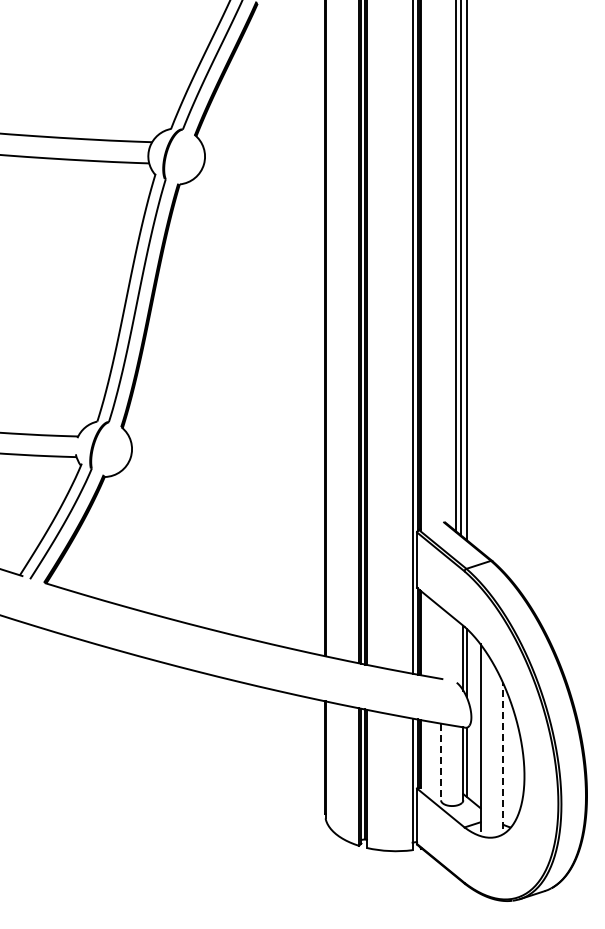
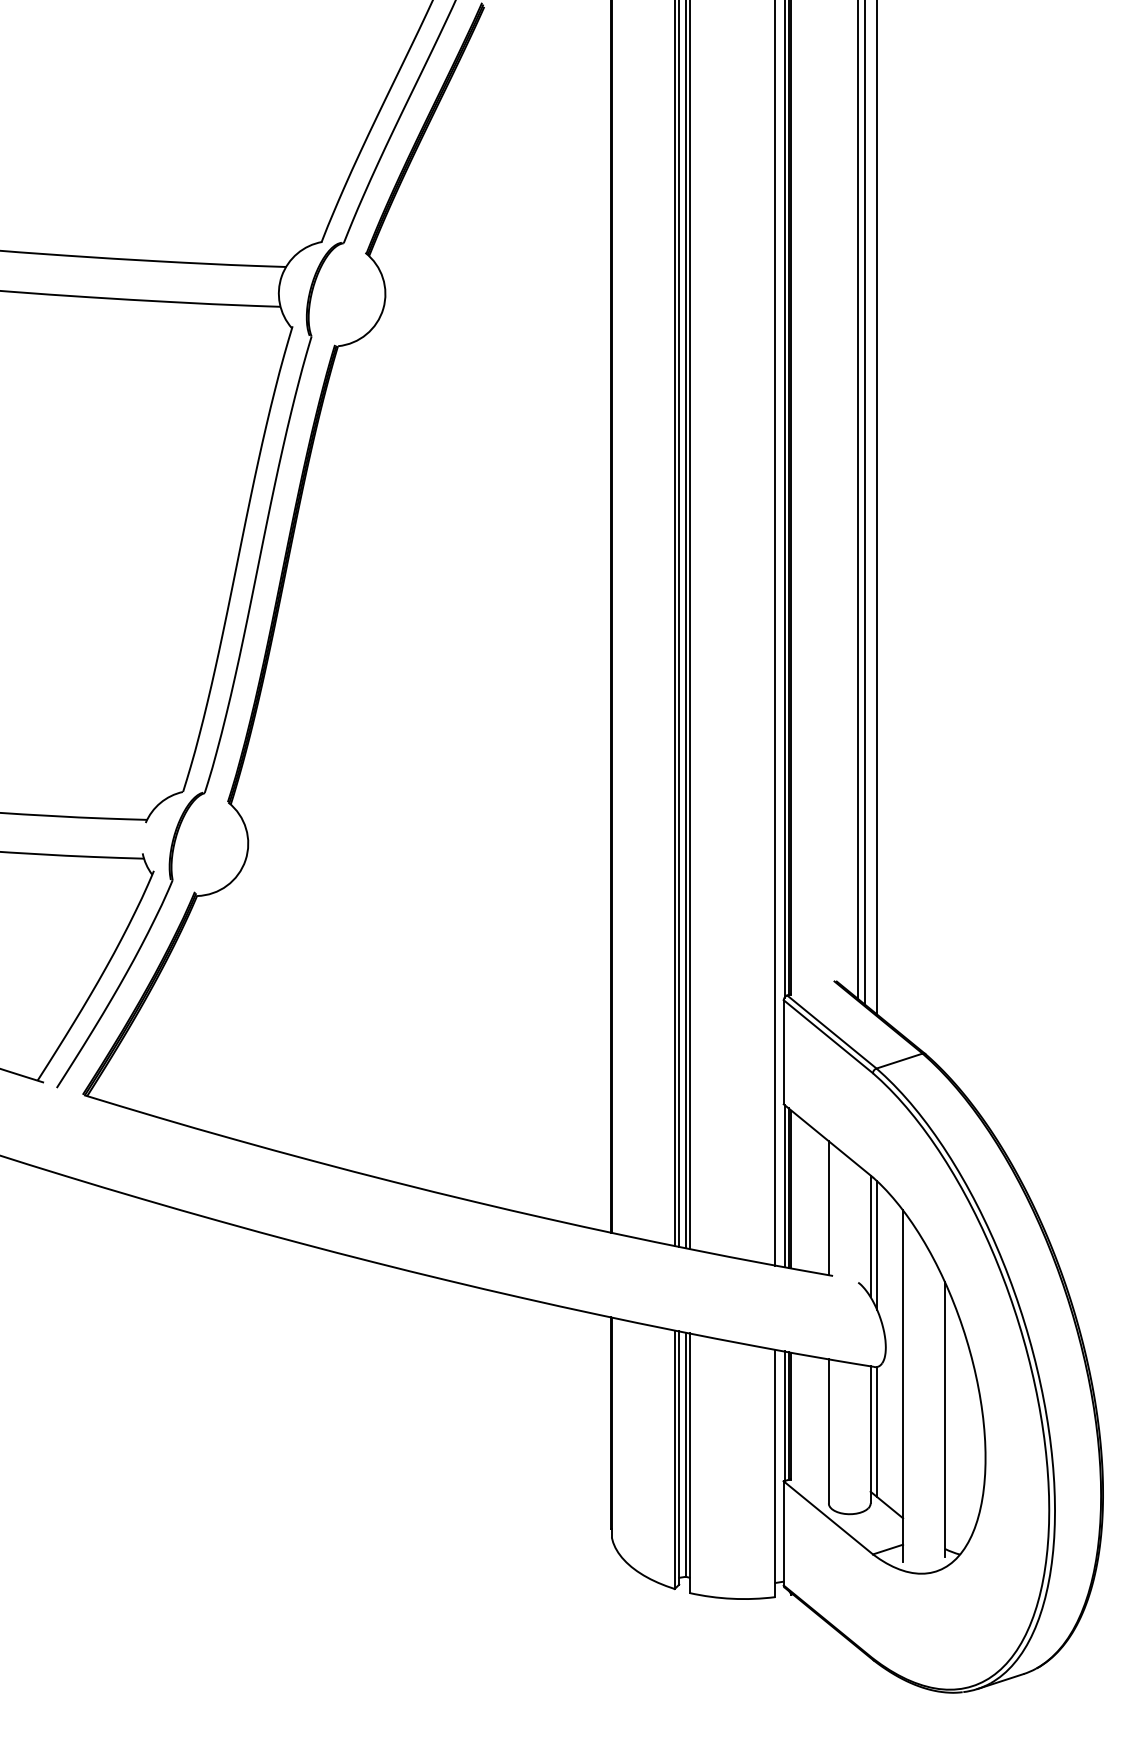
line: (441, 642) -> (829, 1206), added
line: (502, 755) -> (944, 1419), dashed -> solid
line: (441, 762) -> (829, 1432), dashed -> solid

